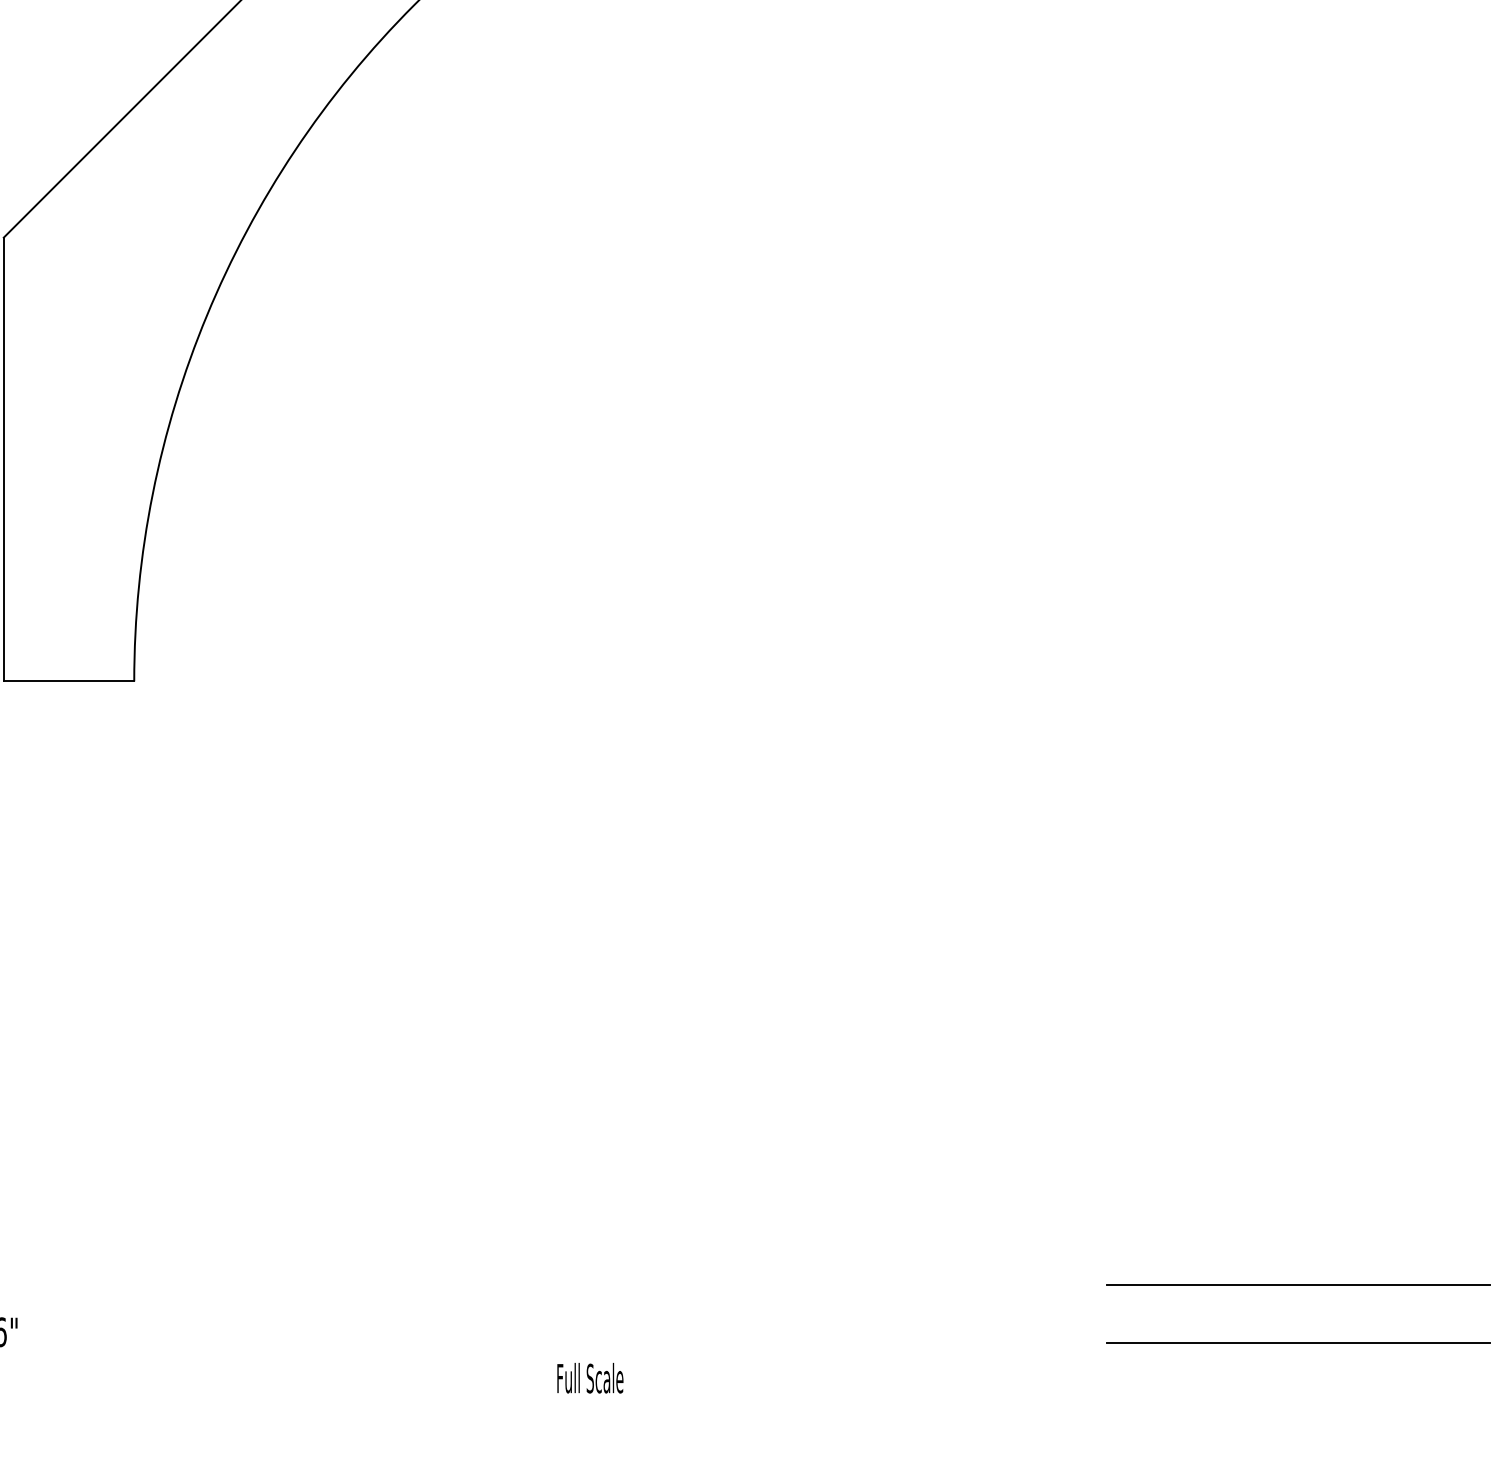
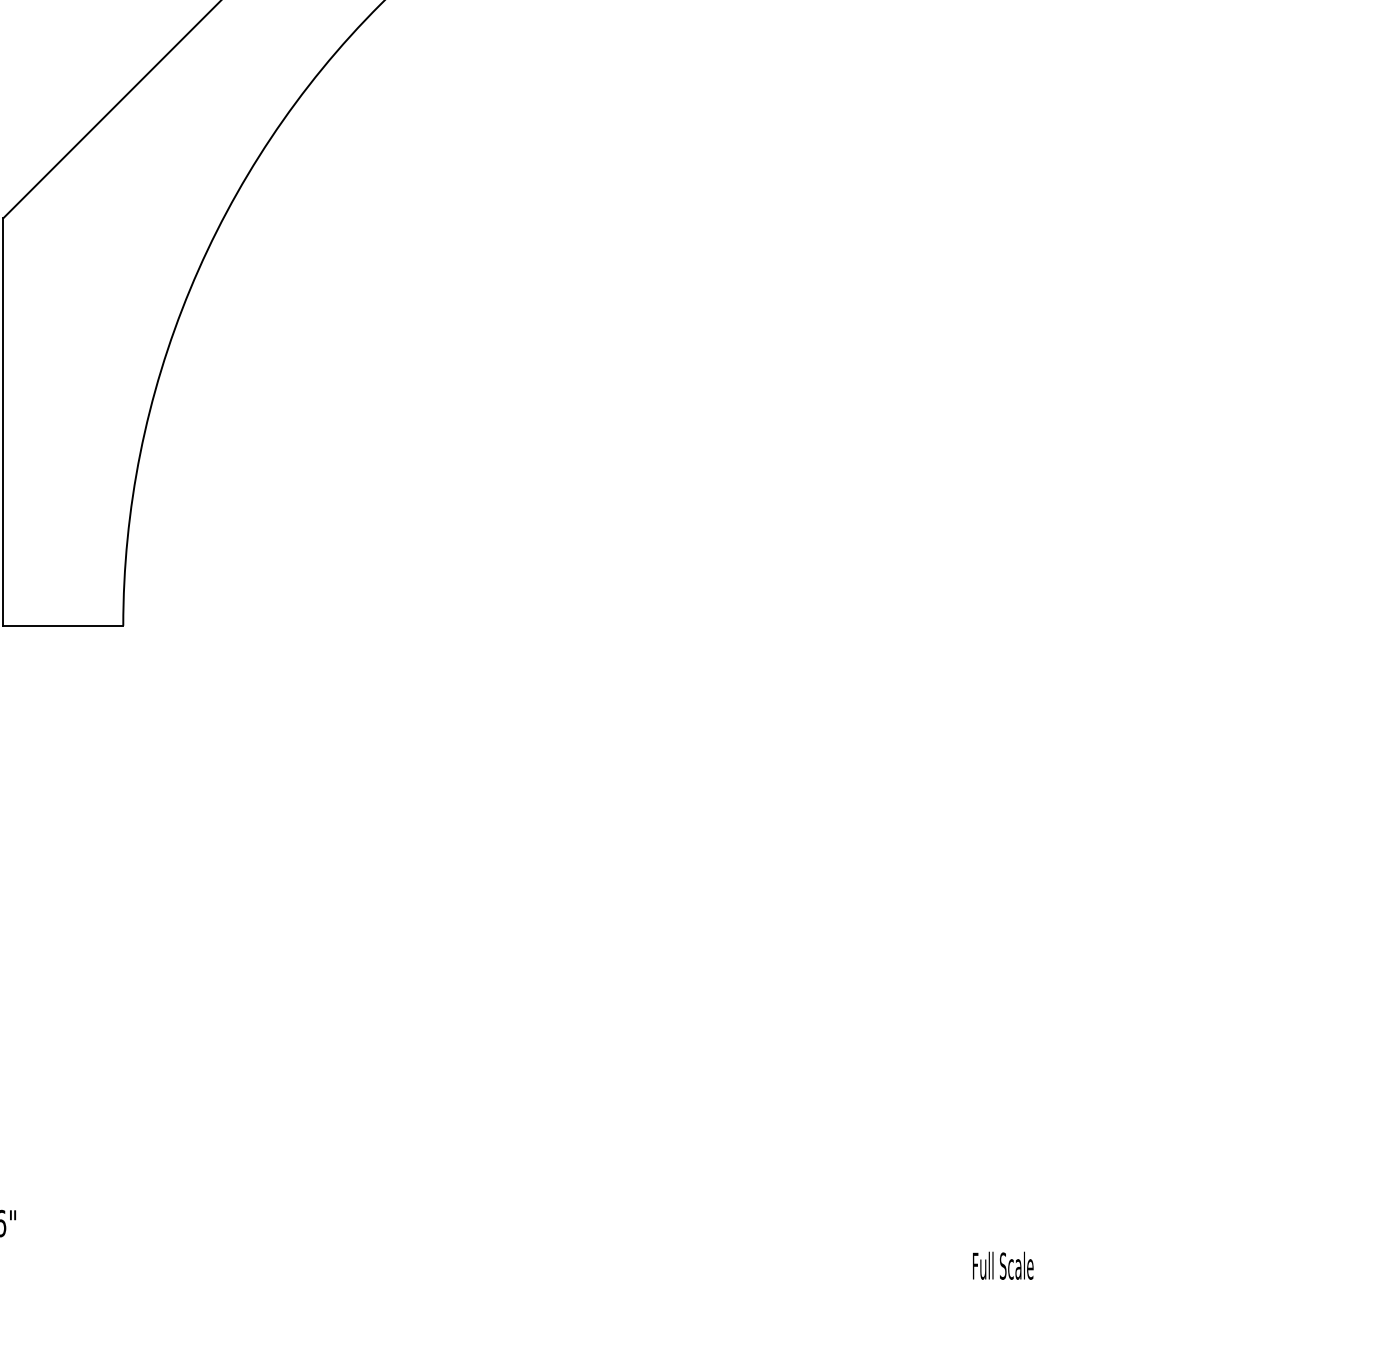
line: (1298, 1285) -> (1192, 1180), removed
line: (1298, 1343) -> (1192, 1233), removed
text: (590, 1377) -> (1003, 1265), moved

